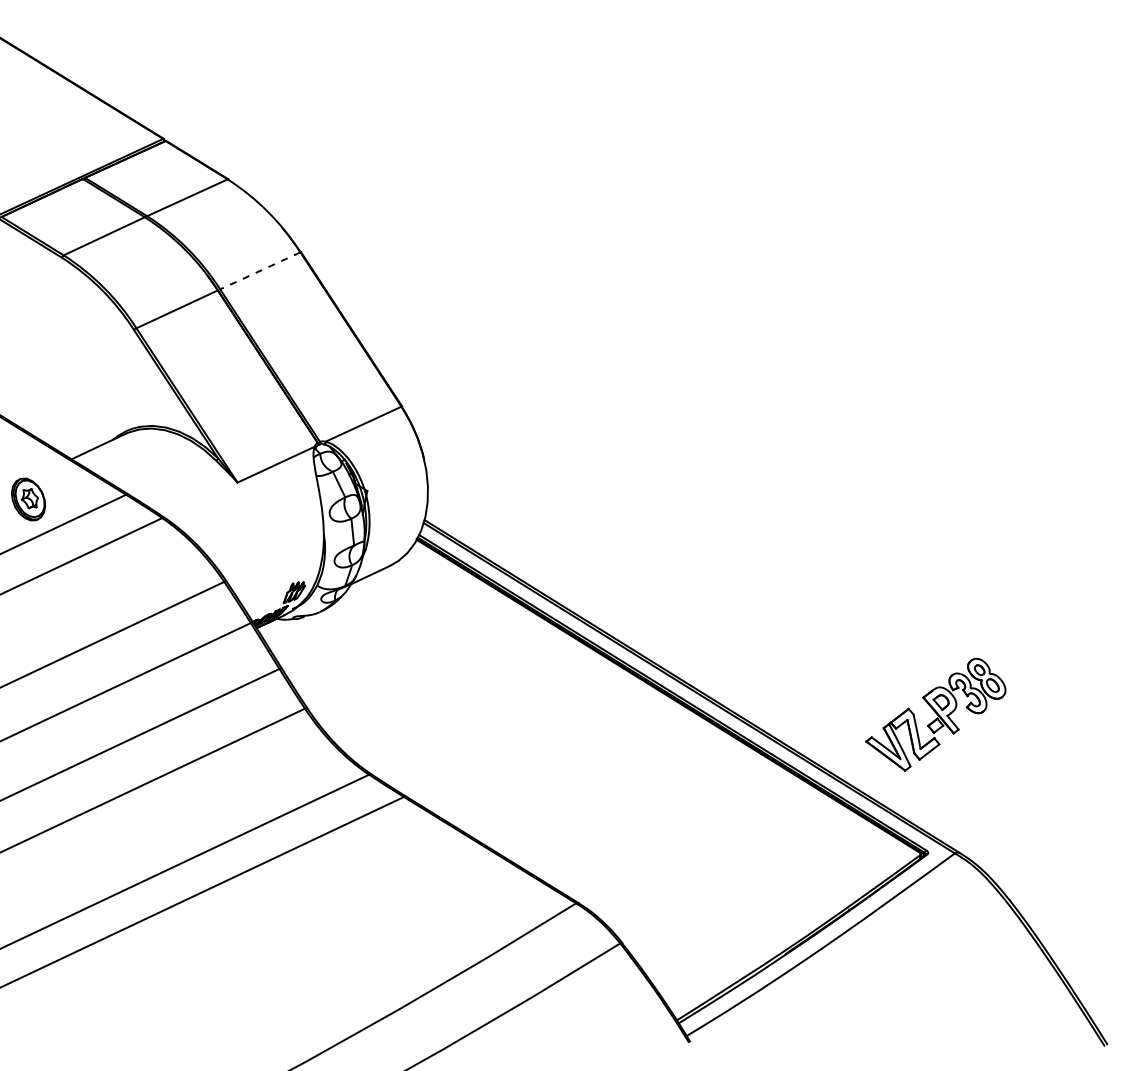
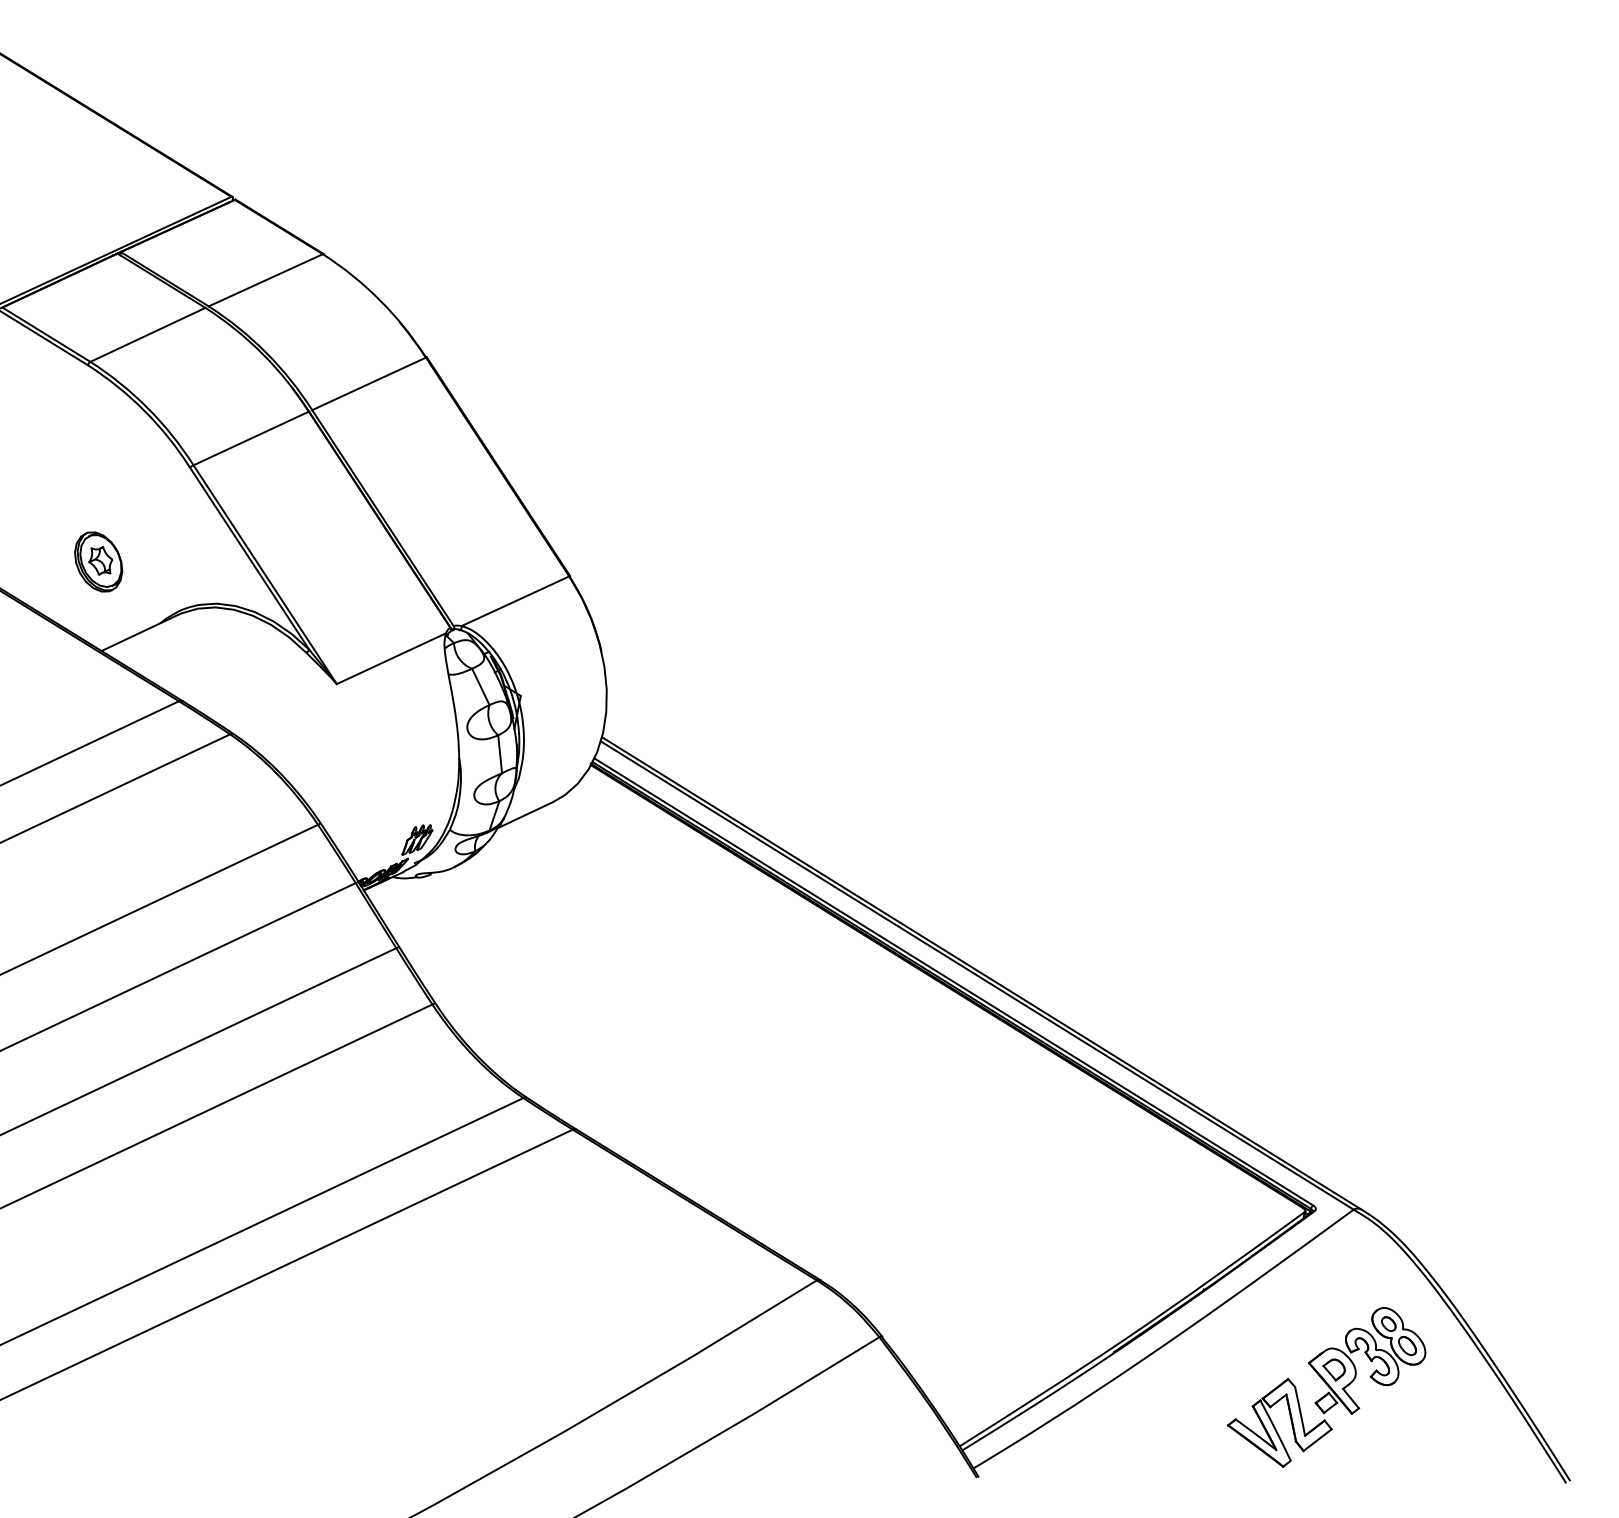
line: (259, 271) -> (367, 384), dashed -> solid
part: (28, 499) -> (98, 561), moved
part: (935, 714) -> (1326, 1386), moved

